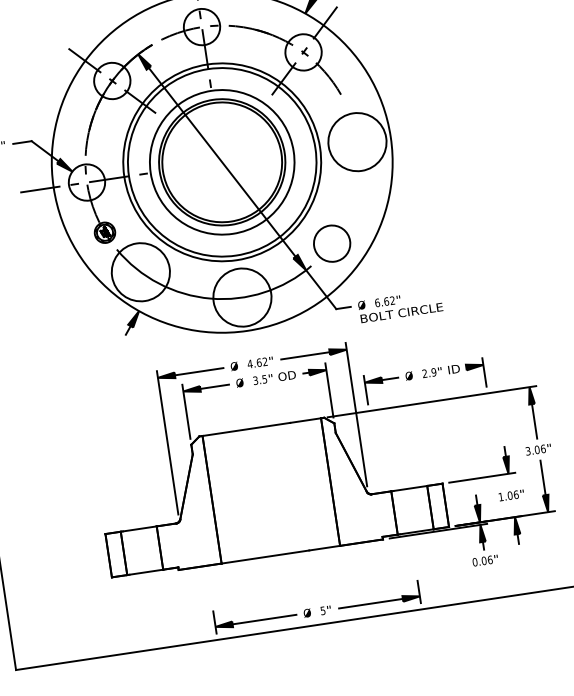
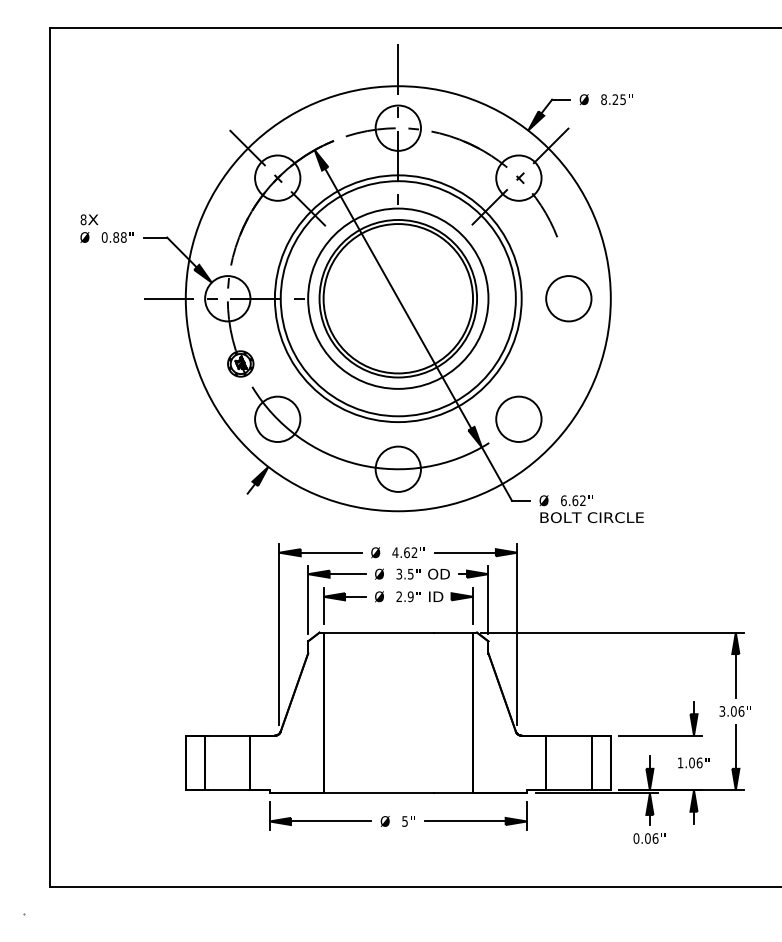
circle: (357, 141) -> (568, 298), size x0.62
circle: (140, 271) -> (277, 418), size x0.62
circle: (241, 297) -> (397, 468), size x0.62
part: (425, 380) -> (398, 605), moved
part: (317, 606) -> (398, 815), moved

